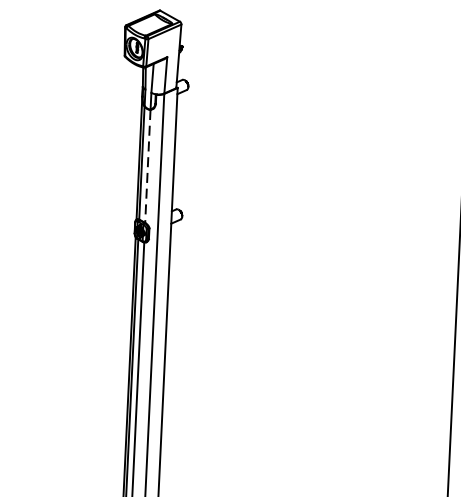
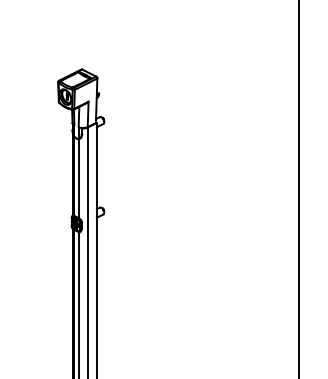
line: (147, 167) -> (78, 179), dashed -> solid

